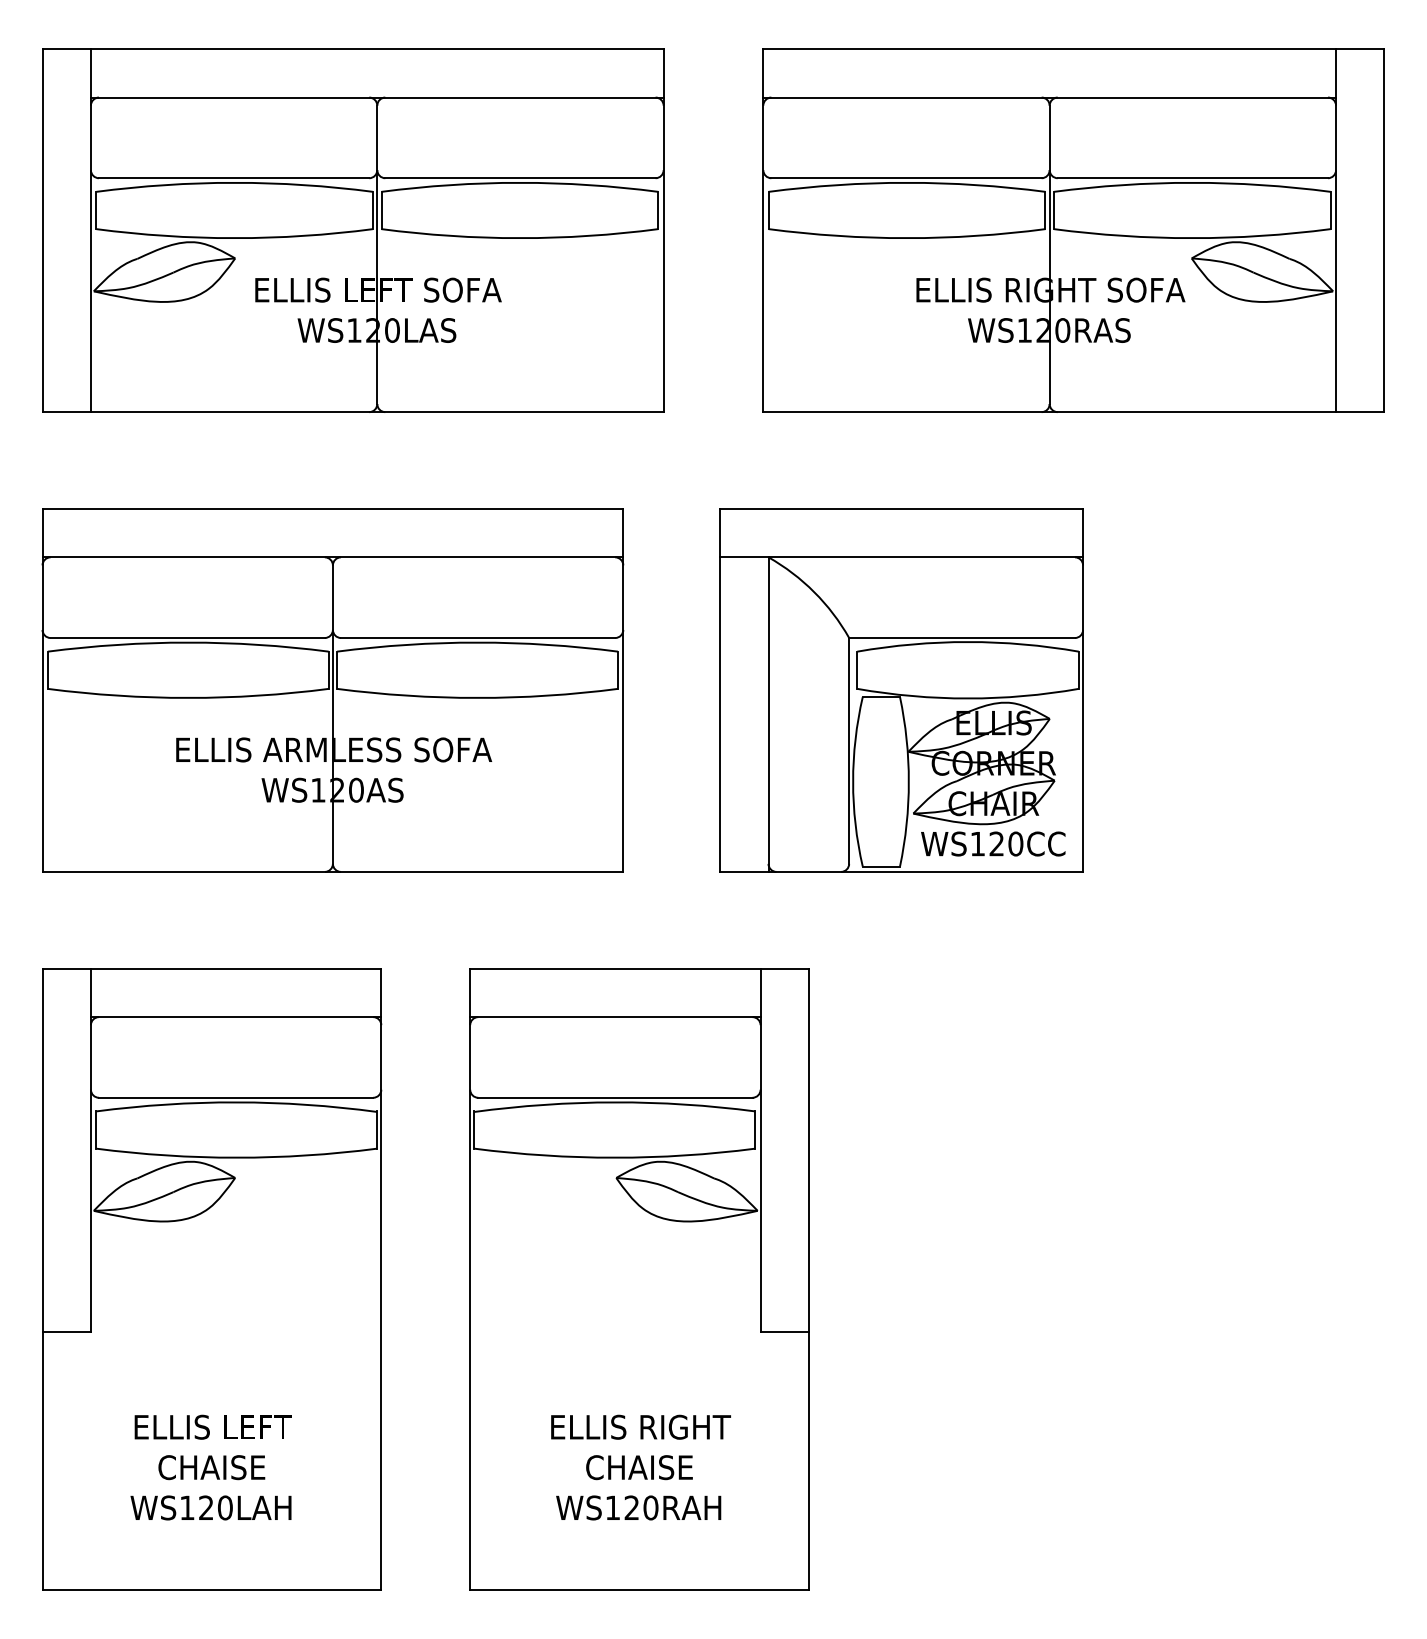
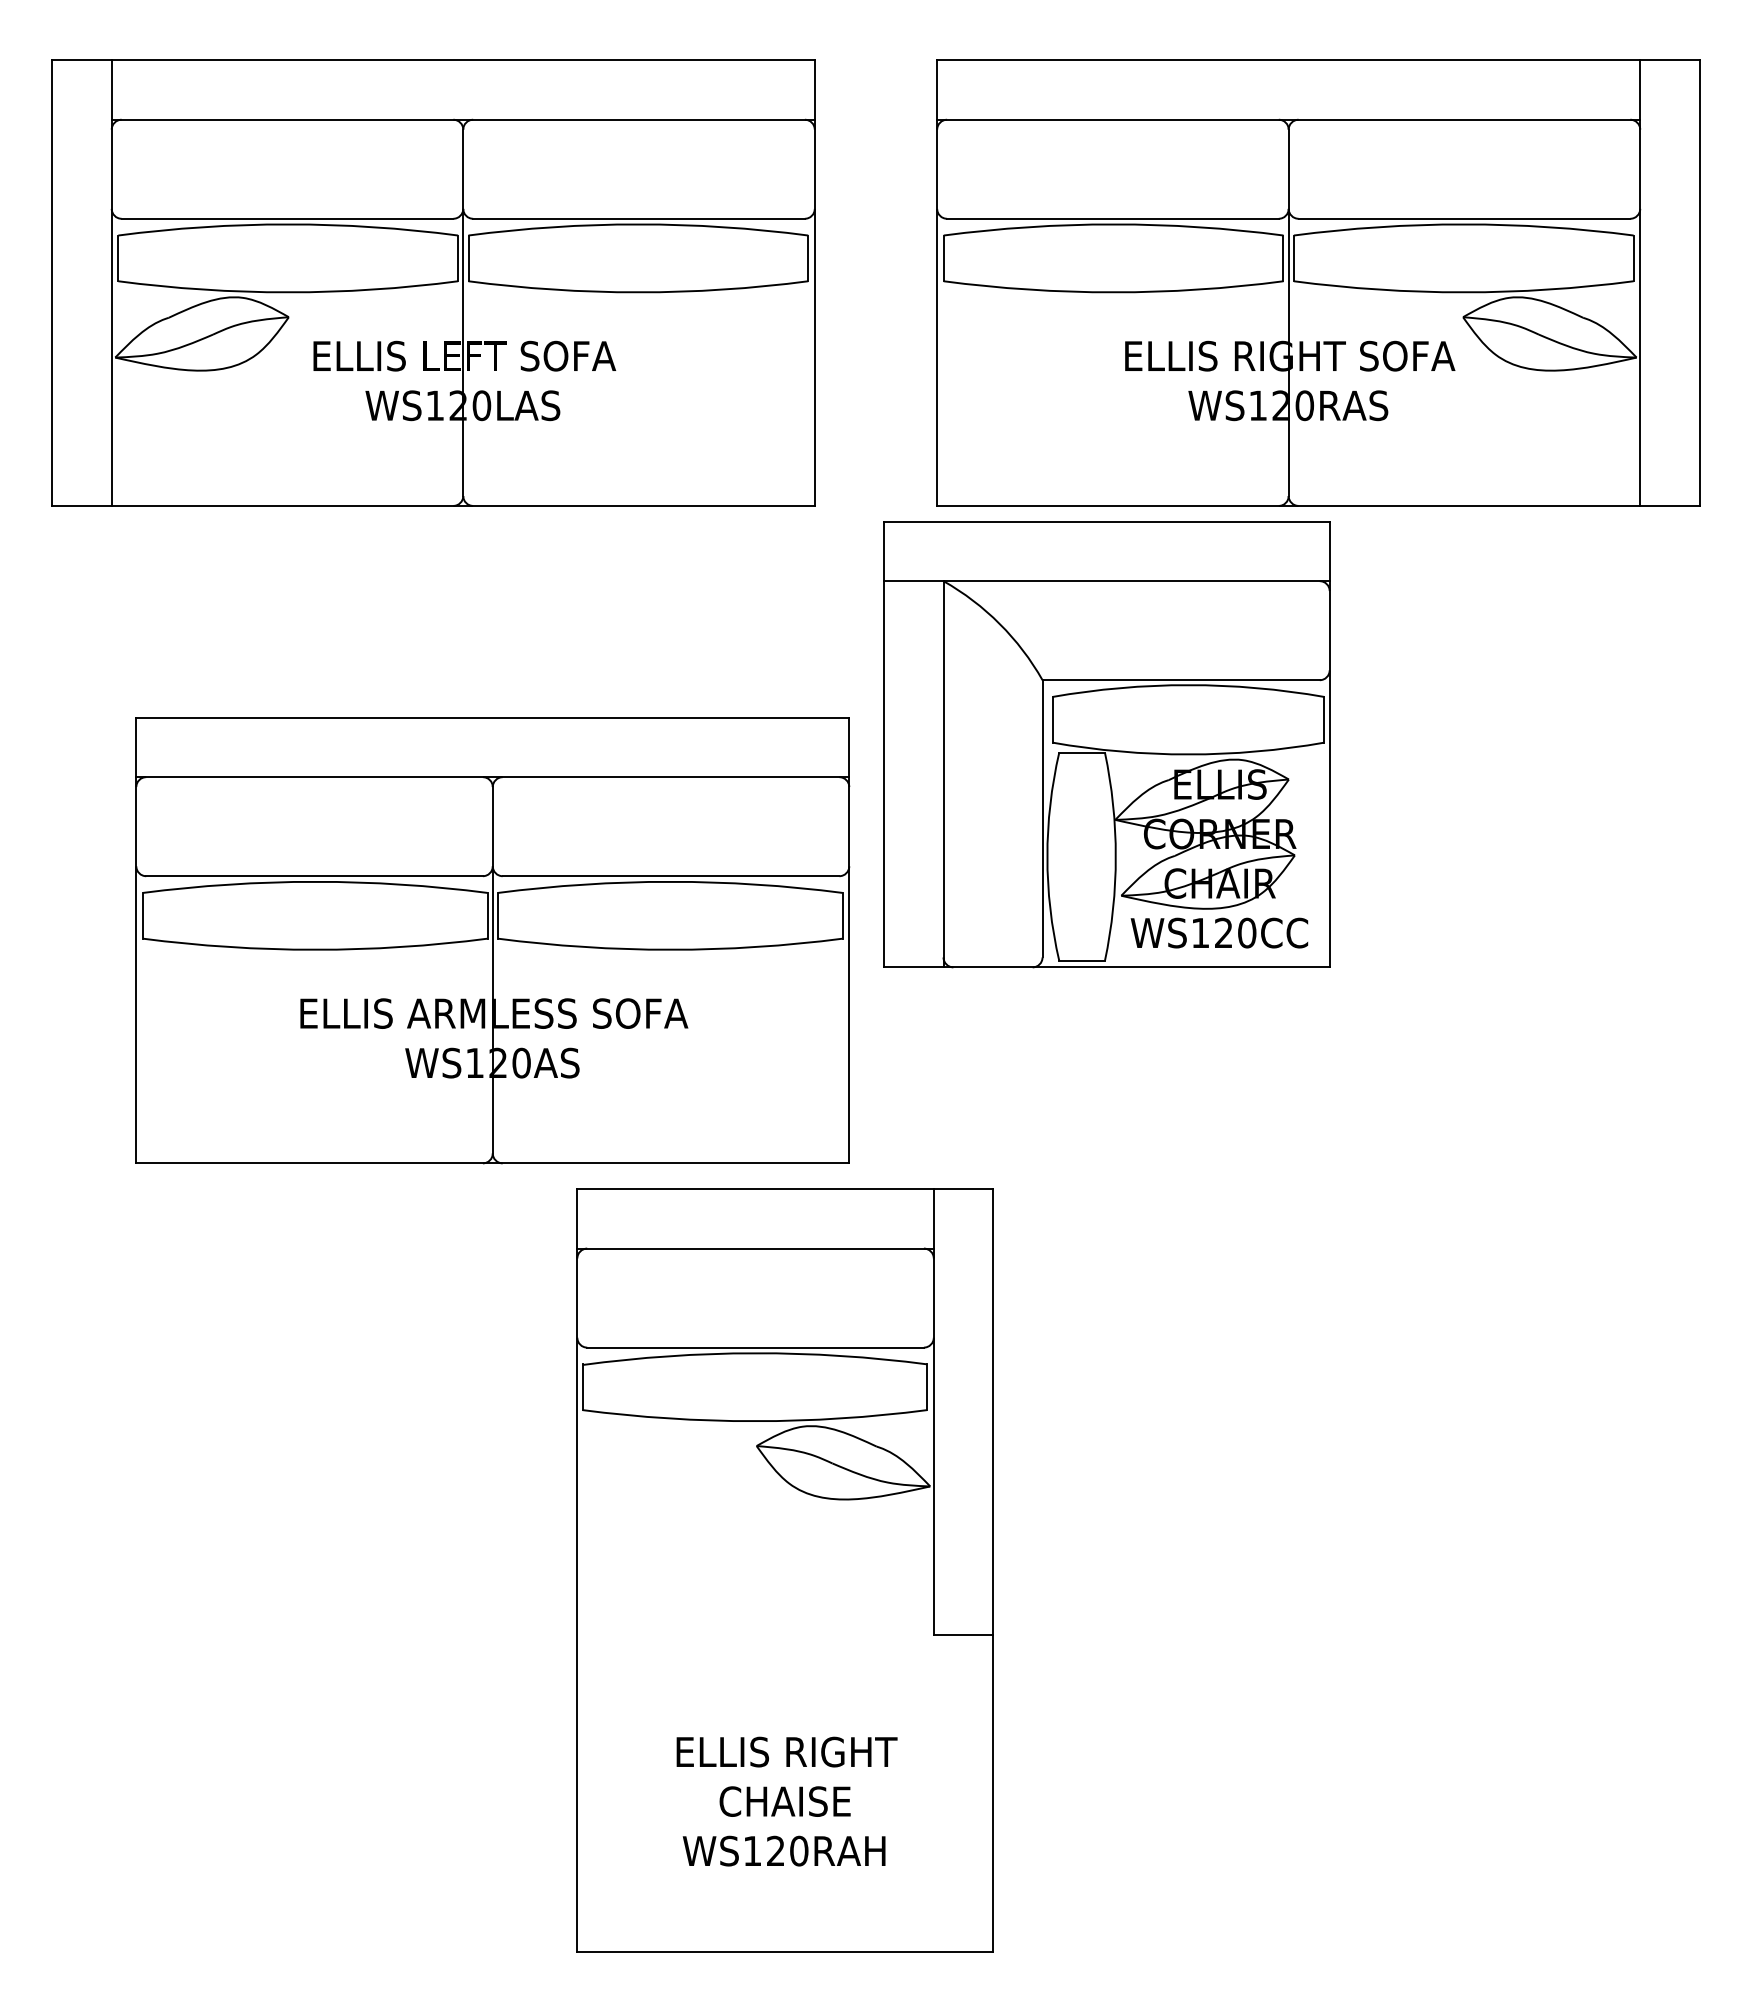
part: (332, 690) -> (492, 940), moved
part: (901, 690) -> (1106, 744), moved
part: (212, 1279) -> (260, 1570), removed

